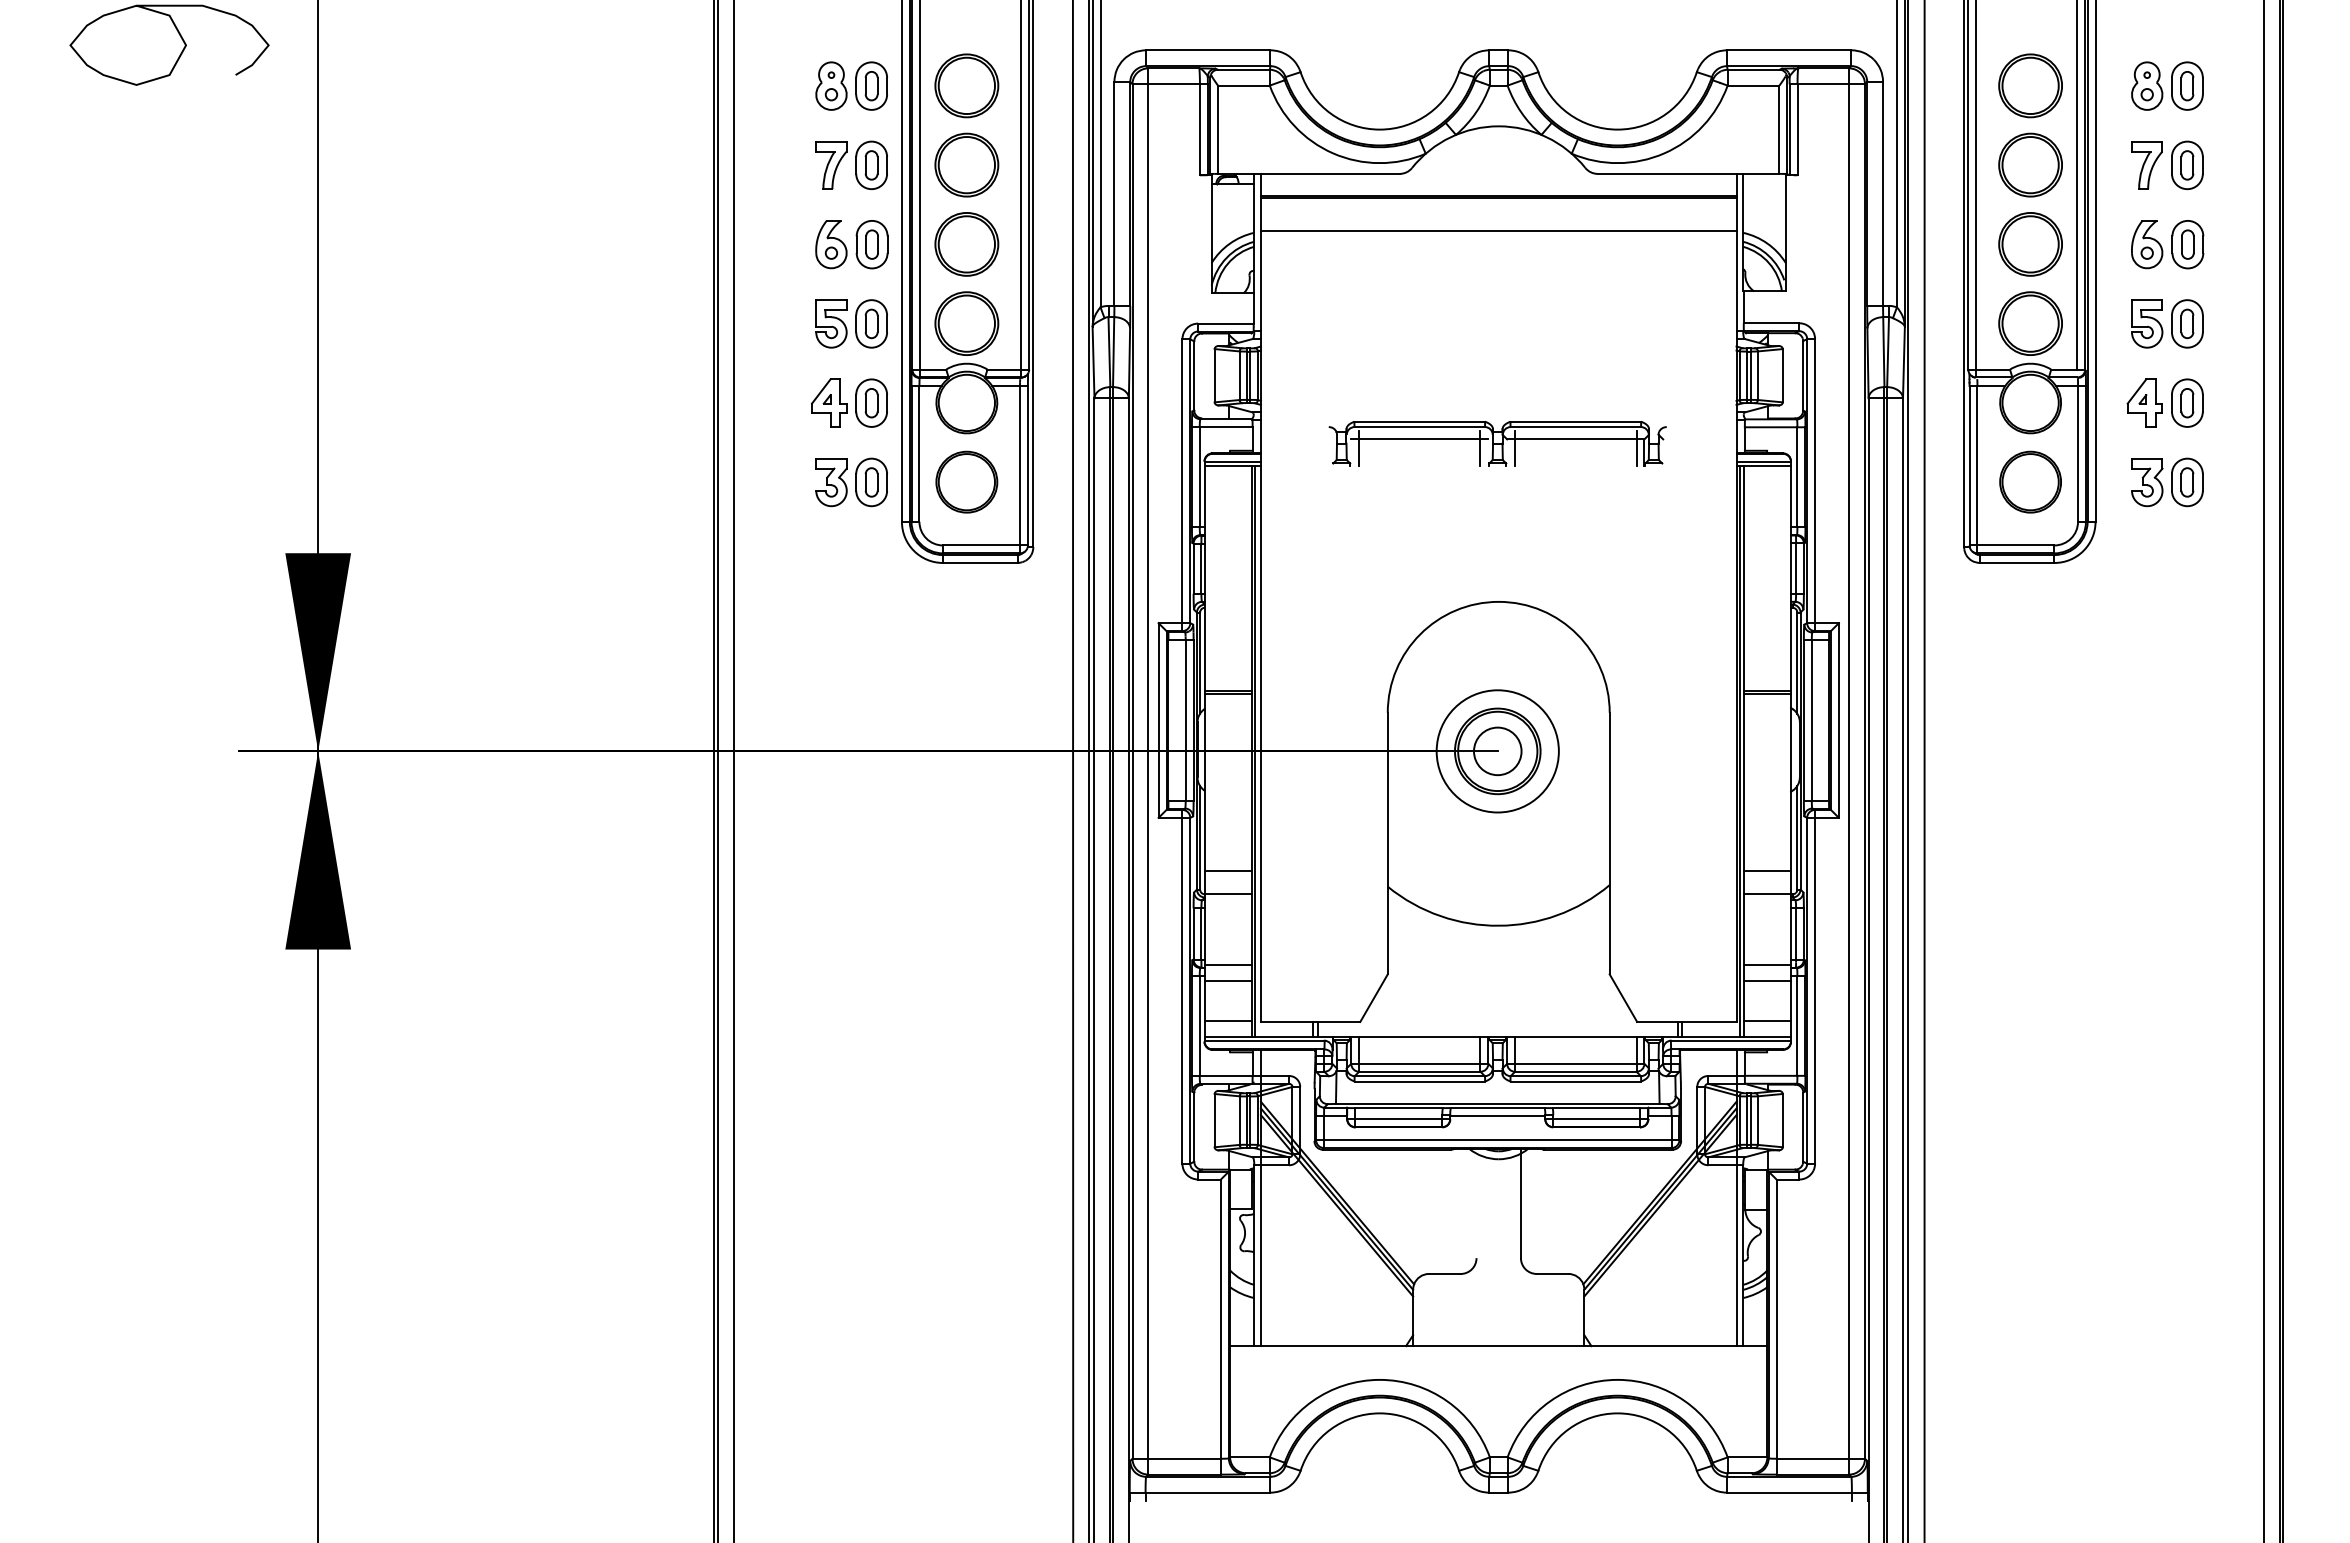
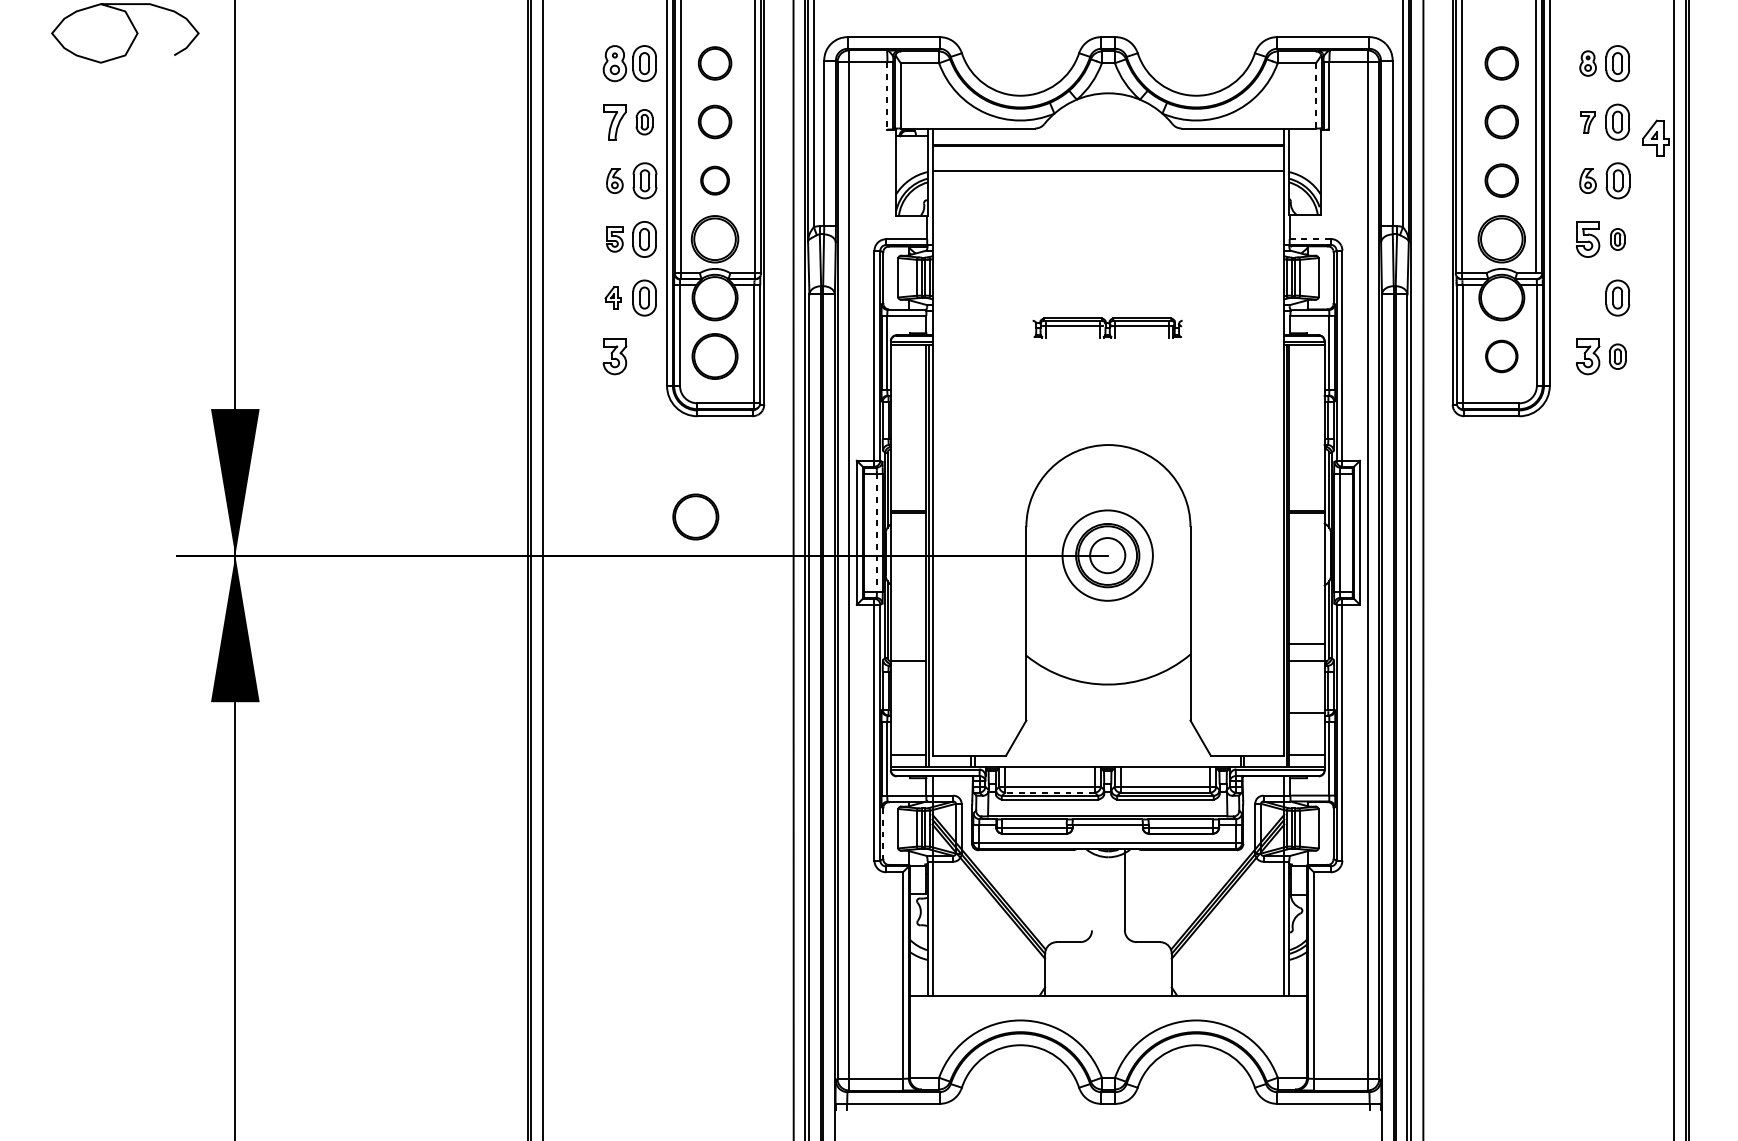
part: (966, 85) -> (714, 63), size x0.7
part: (2030, 85) -> (1501, 63), size x0.7
part: (2147, 85) -> (1588, 63), size x0.7
line: (1199, 129) -> (887, 95), solid -> dashed
line: (1779, 130) -> (1316, 96), solid -> dashed
part: (966, 164) -> (714, 121), size x0.7
part: (2030, 164) -> (1501, 121), size x0.7
part: (871, 165) -> (644, 122), size x0.7
part: (2146, 165) -> (1587, 122), size x0.6
part: (831, 244) -> (614, 180), size x0.7
part: (966, 244) -> (714, 180), size x0.6
part: (2030, 244) -> (1501, 180), size x0.7
part: (2147, 244) -> (1588, 180), size x0.7
part: (831, 323) -> (614, 239), size x0.7
line: (1771, 323) -> (1310, 239), solid -> dashed
part: (2187, 323) -> (1617, 239), size x0.6
part: (829, 402) -> (613, 297), size x0.6
part: (2144, 402) -> (1655, 137), moved
part: (1497, 443) -> (1107, 327), size x0.6
part: (2030, 481) -> (1501, 356), size x0.7
part: (871, 482) -> (644, 356), removed
part: (2187, 482) -> (1617, 356), size x0.7
part: (940, 698) -> (695, 516), added
line: (1185, 721) -> (876, 533), solid -> dashed
line: (1228, 870) -> (908, 643), removed
line: (1228, 964) -> (908, 713), removed
line: (1228, 980) -> (908, 725), removed
line: (1767, 980) -> (1307, 725), removed
line: (1419, 1071) -> (1049, 792), solid -> dashed
line: (1194, 1127) -> (883, 833), solid -> dashed

